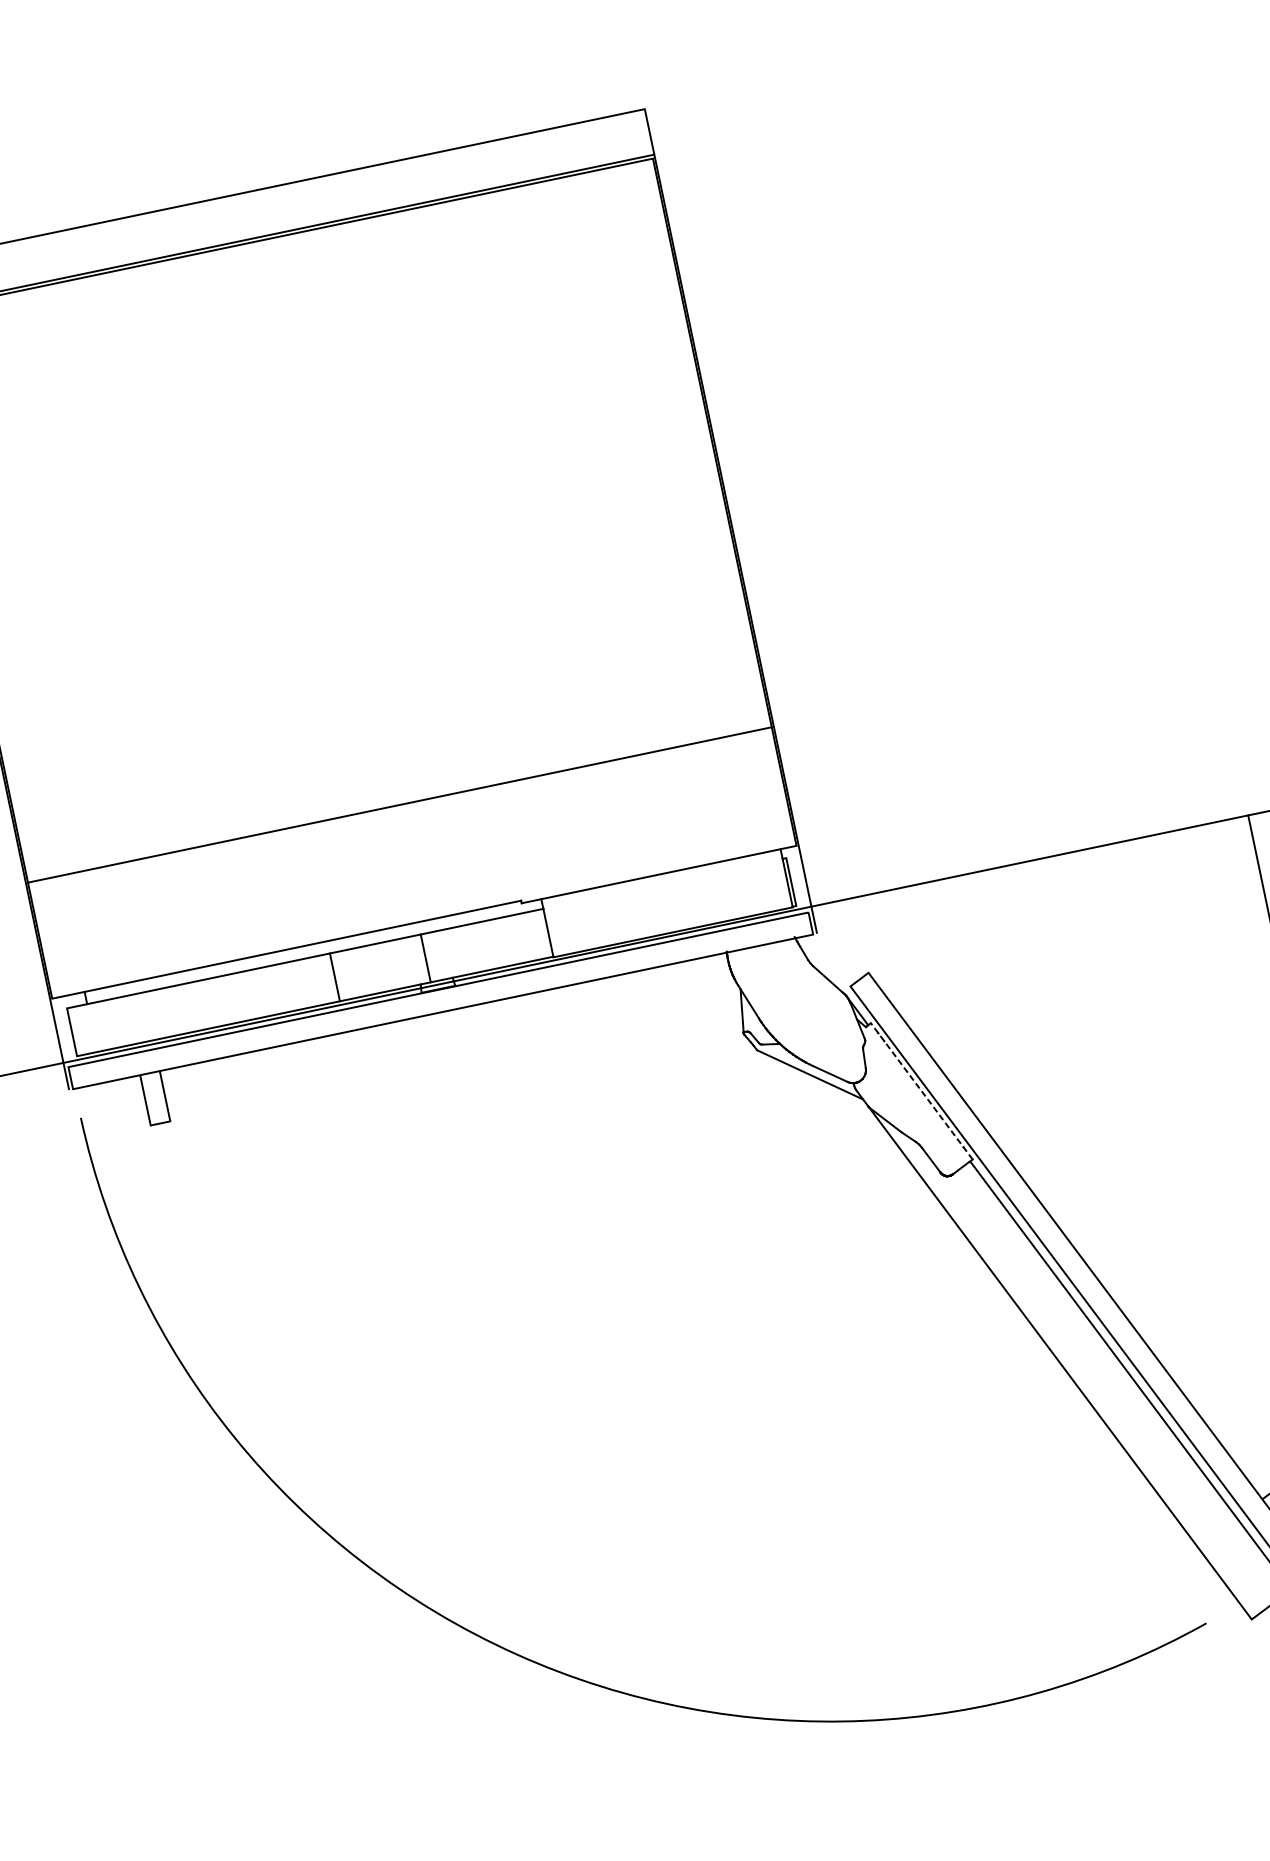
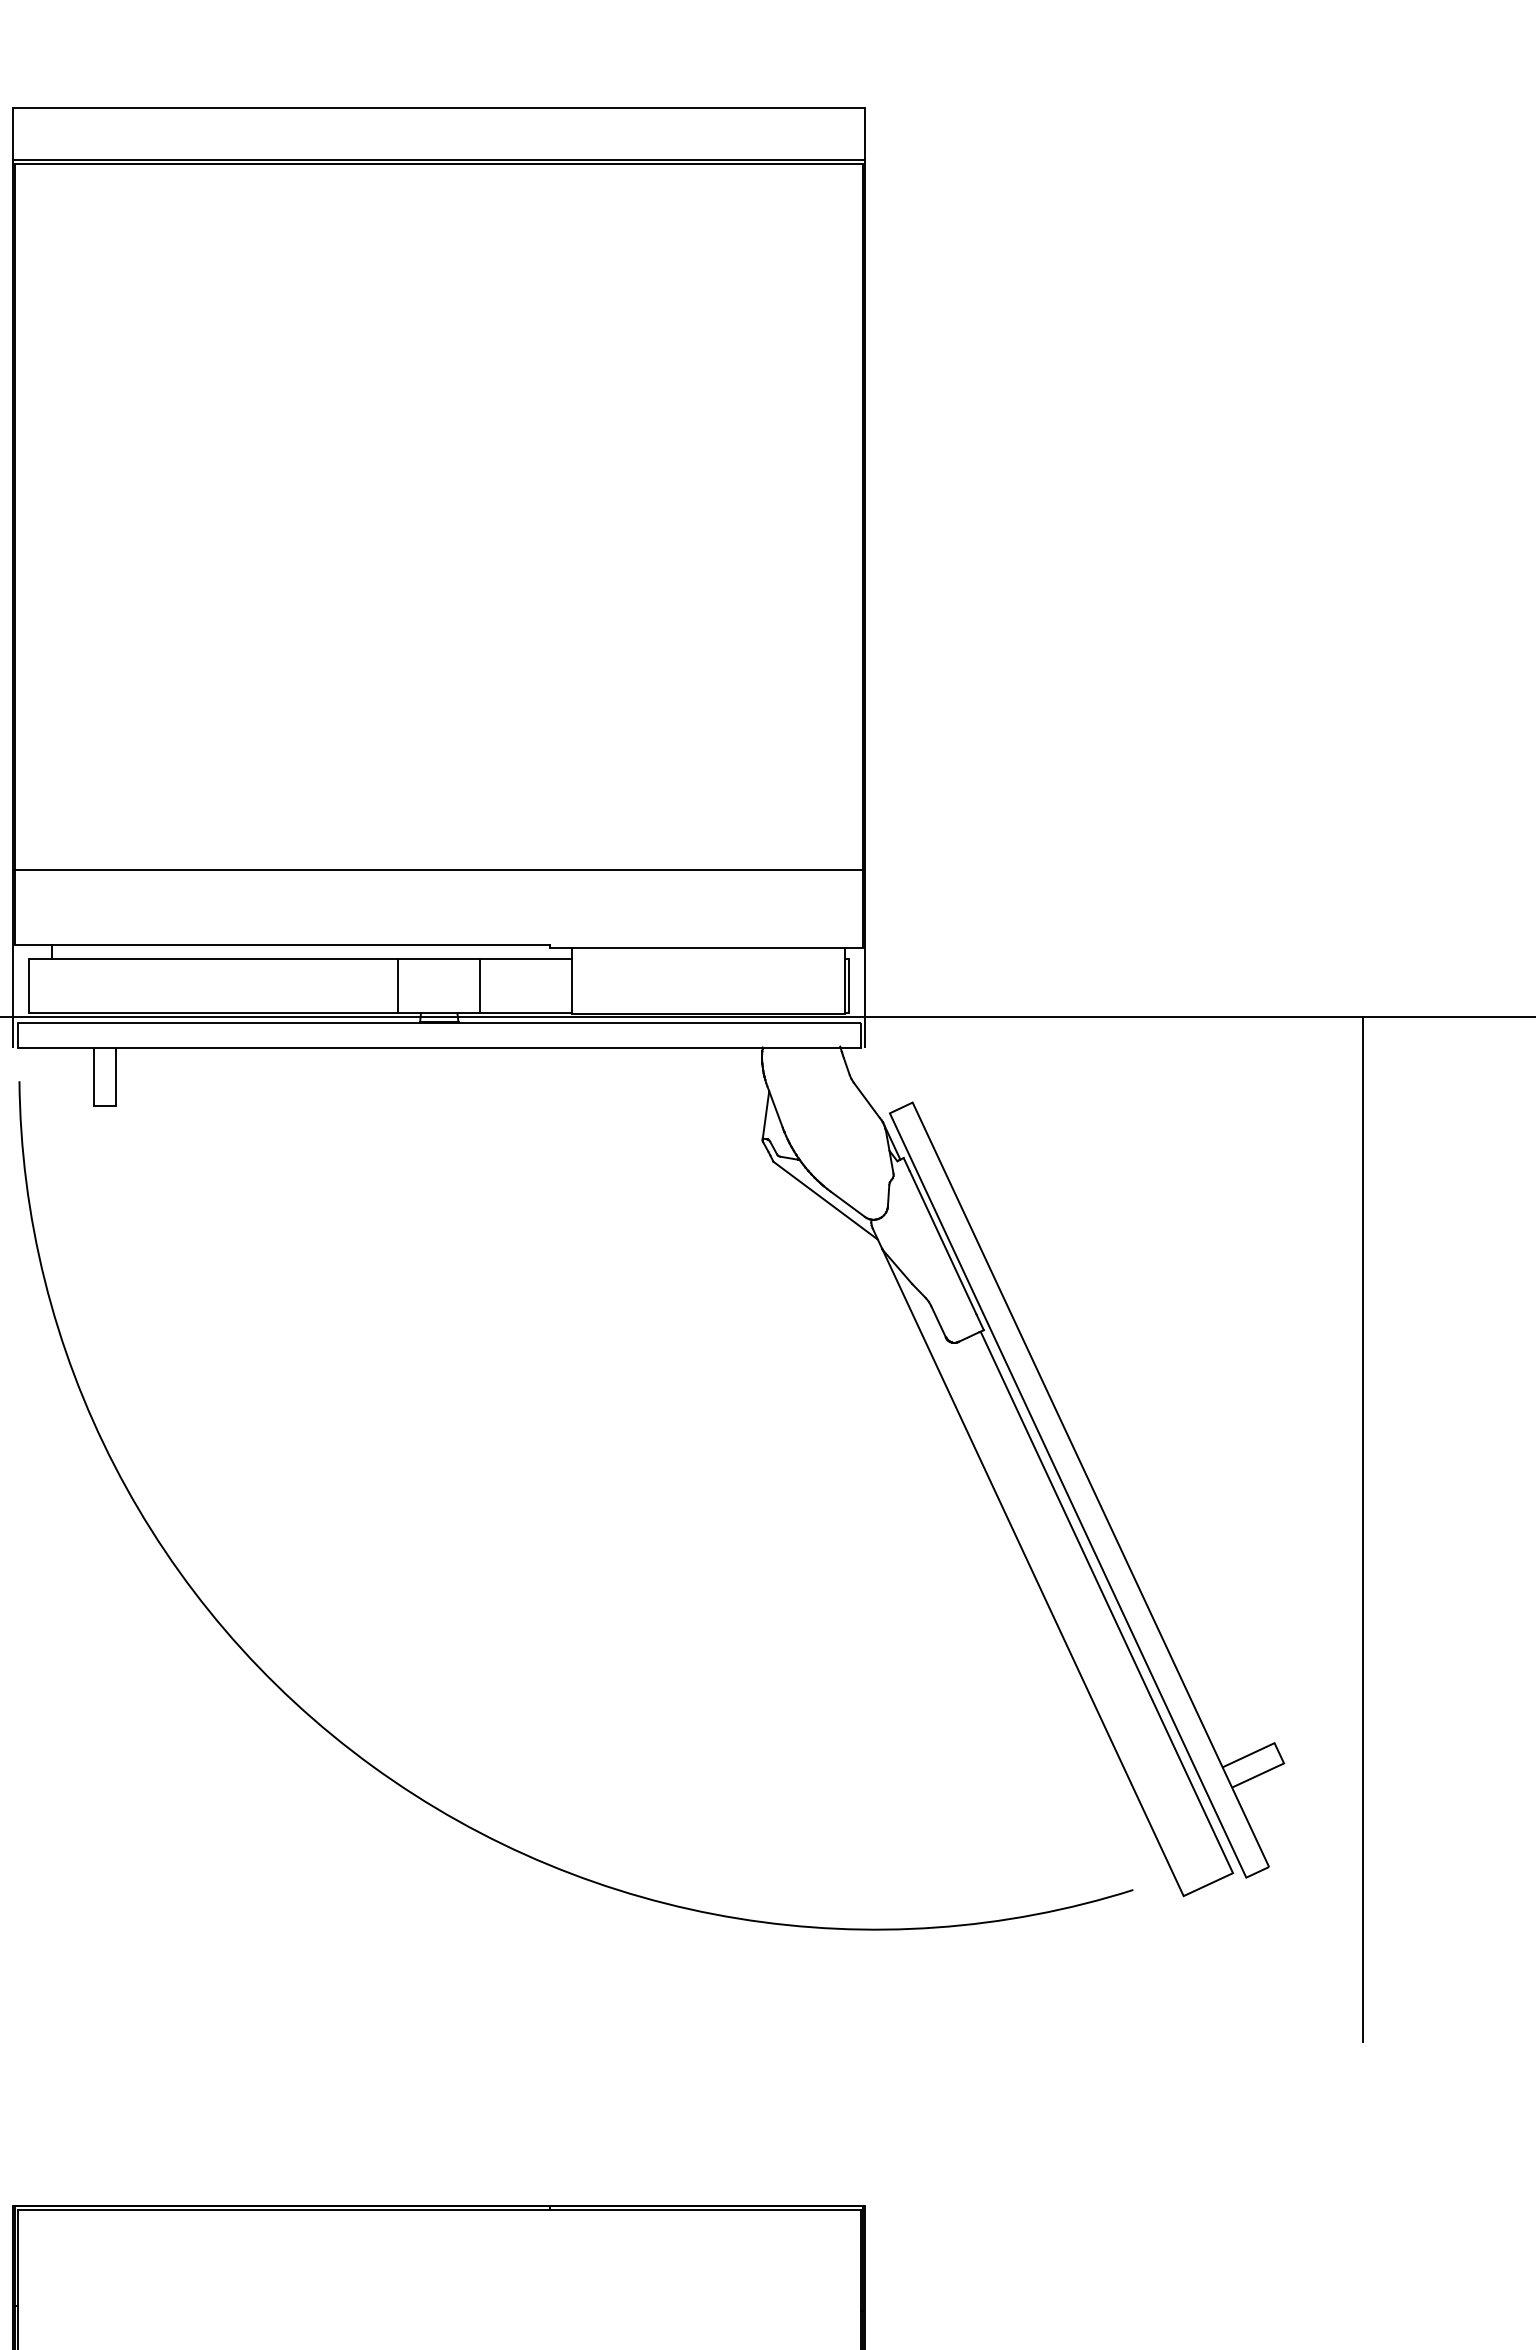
line: (400, 805) -> (439, 870), moved
line: (425, 958) -> (480, 985), moved
line: (334, 977) -> (397, 985), moved
line: (921, 1091) -> (943, 1244), dashed -> solid

